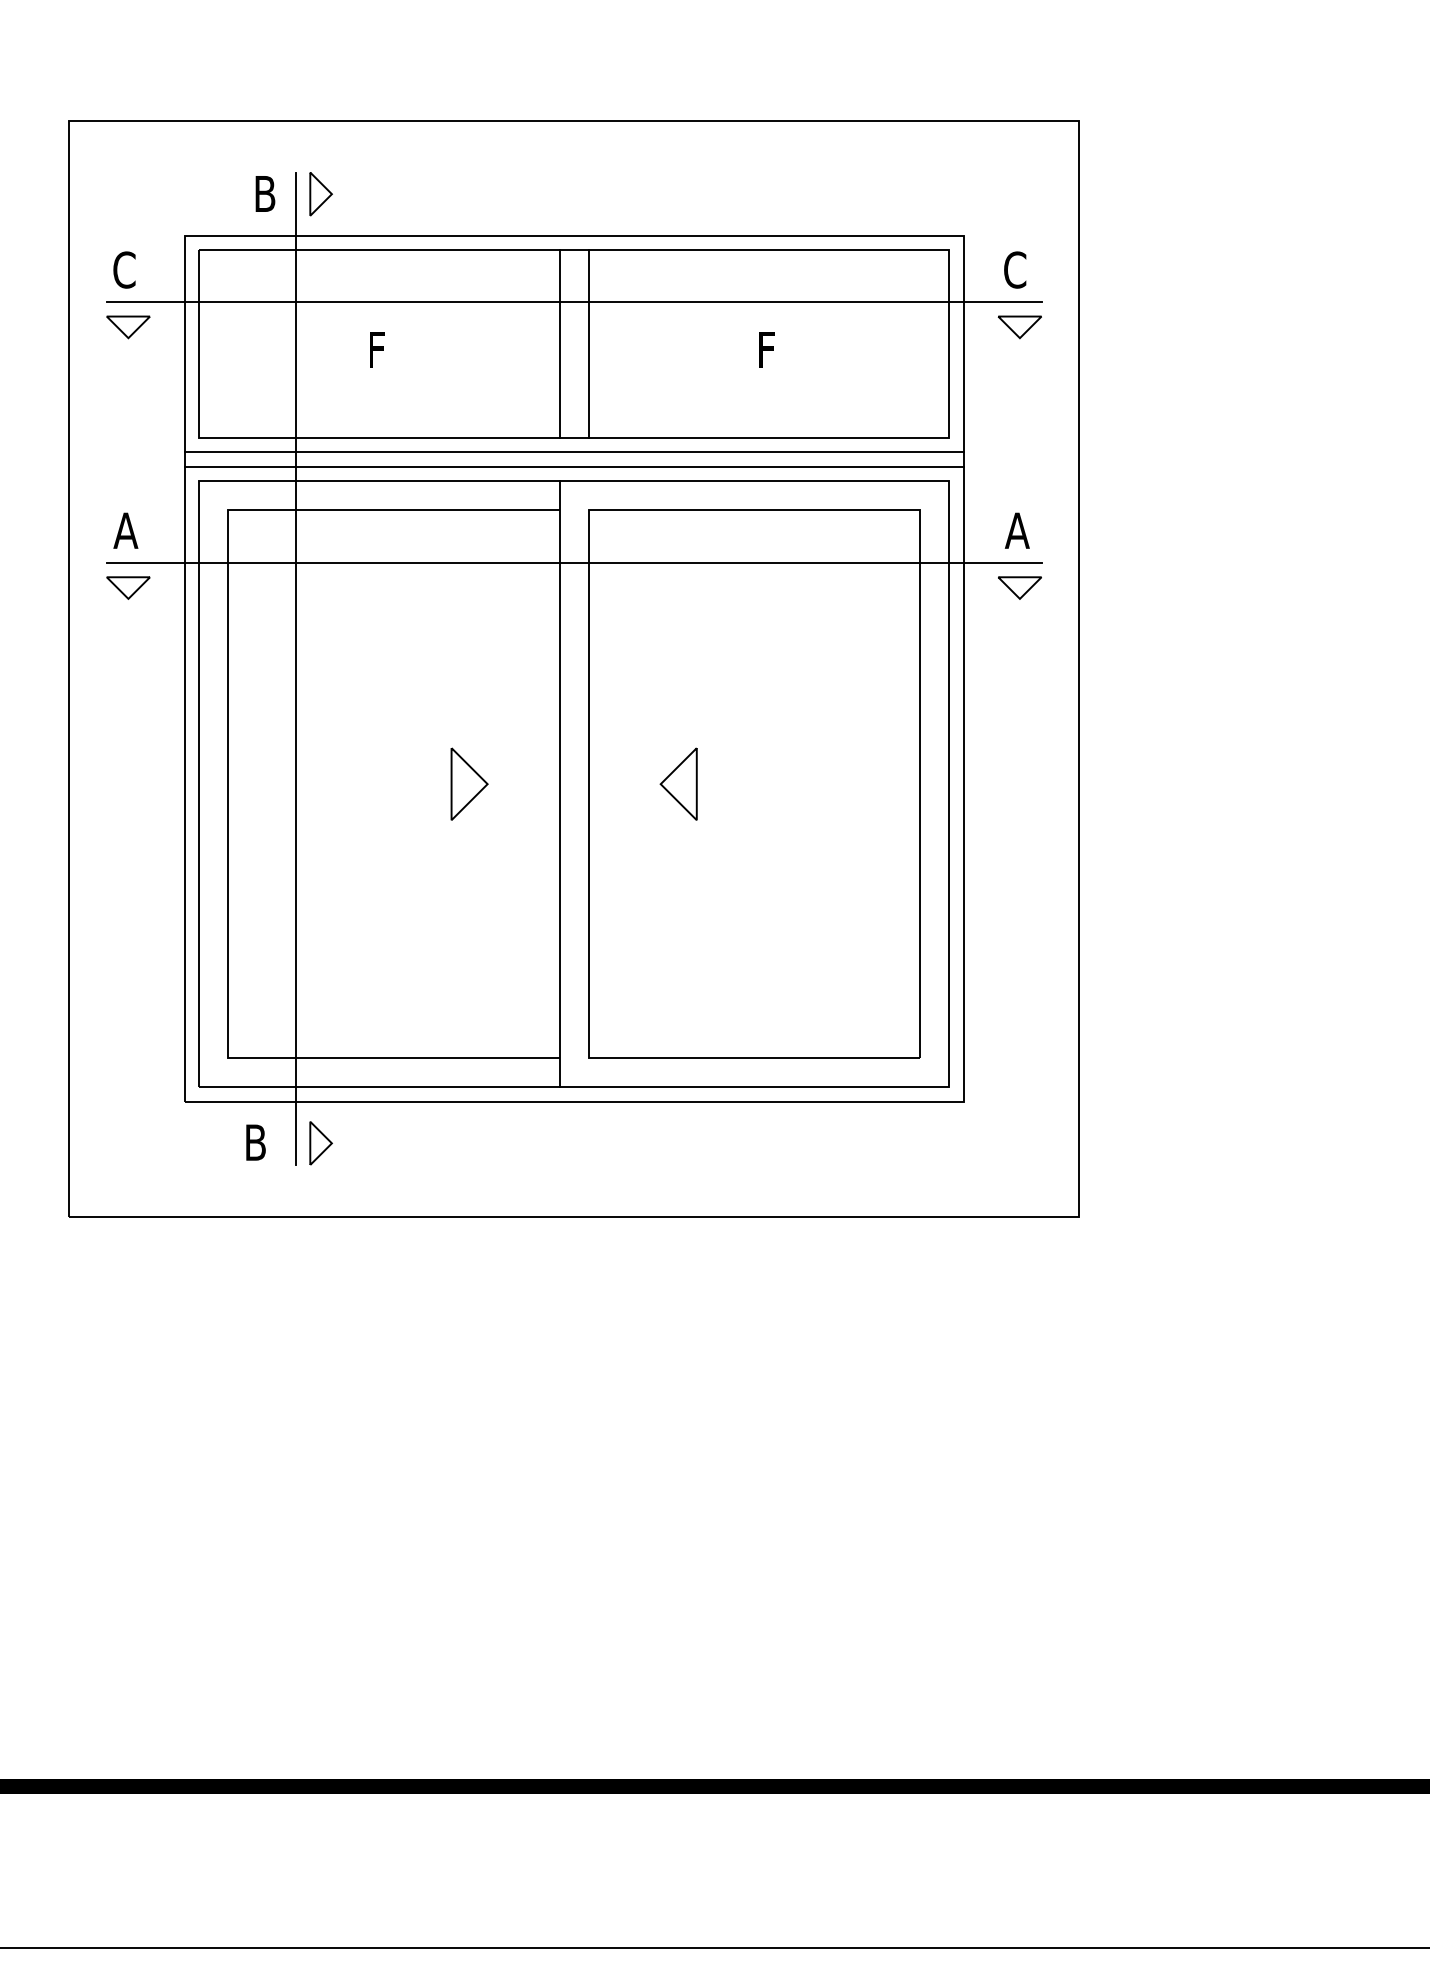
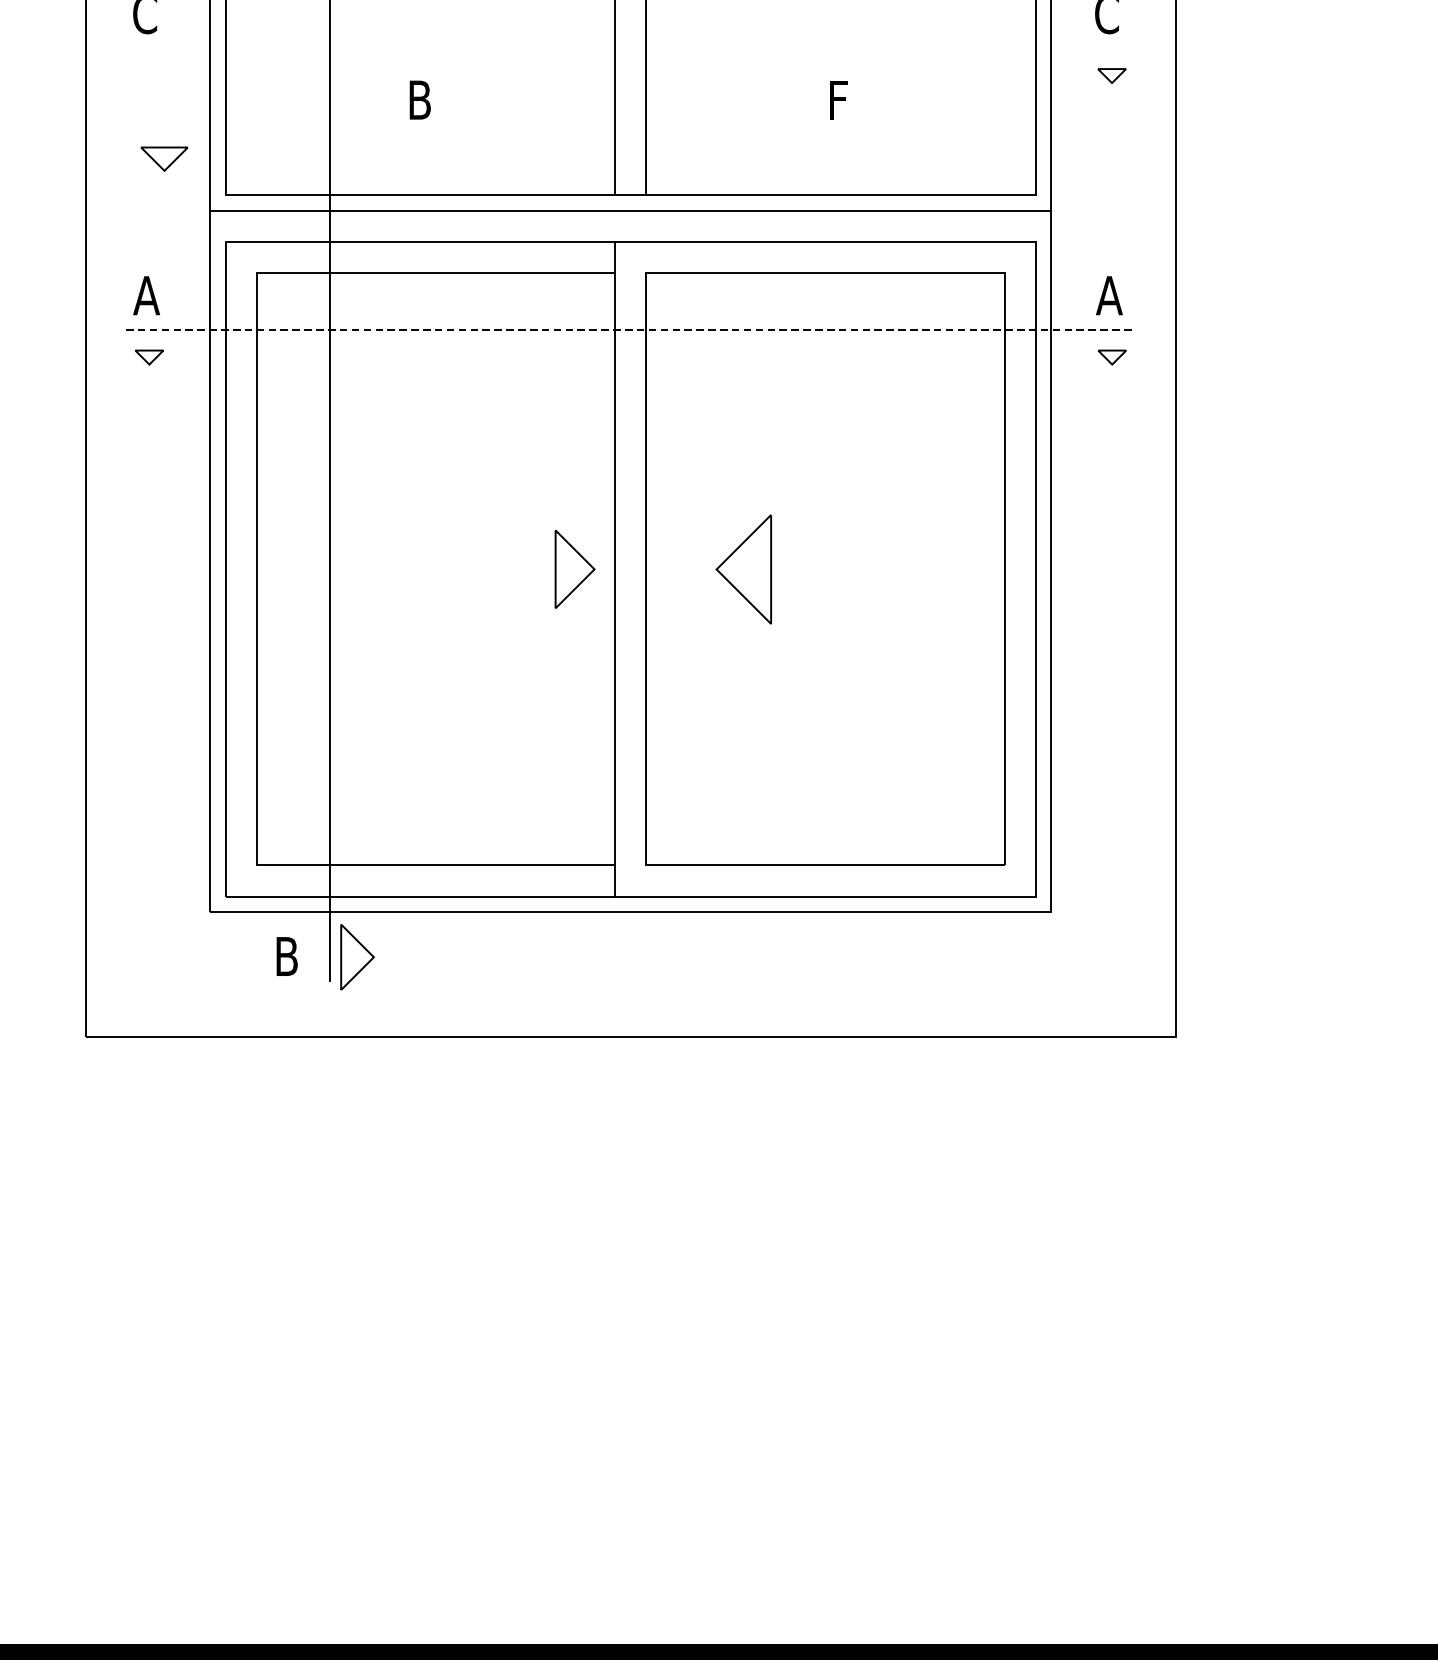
line: (573, 302) -> (630, 49), removed
part: (128, 327) -> (164, 159), moved
part: (1019, 327) -> (1111, 76), size x0.6
text: (379, 349) -> (420, 99), F -> B
line: (573, 466) -> (630, 226), removed
line: (574, 562) -> (631, 329), solid -> dashed
part: (128, 587) -> (149, 356), size x0.6
part: (1019, 587) -> (1111, 356), size x0.6
part: (469, 783) -> (574, 568), moved
part: (678, 783) -> (743, 568), size x1.4
part: (320, 1143) -> (356, 957), size x1.4

